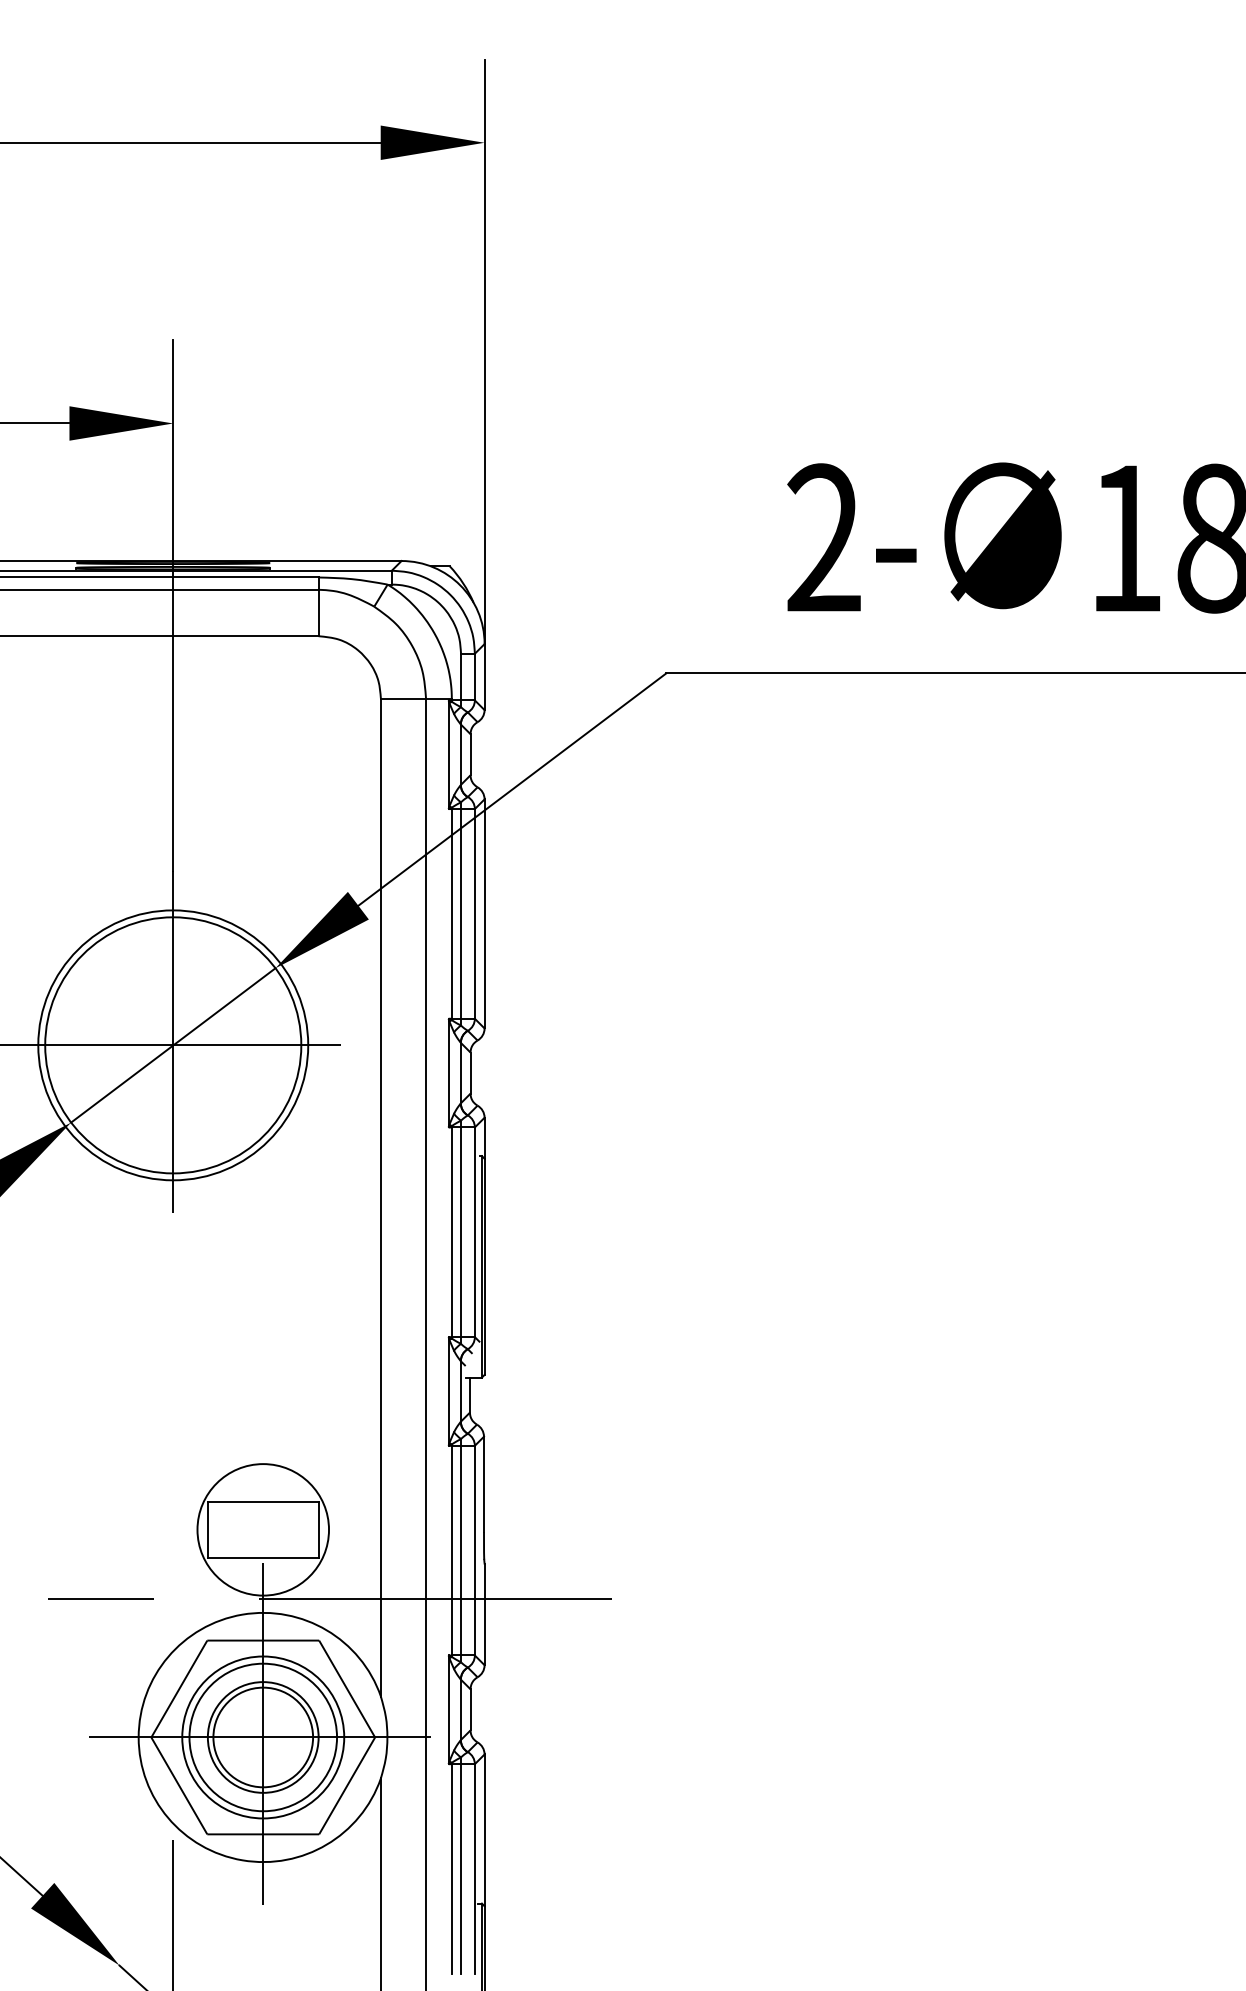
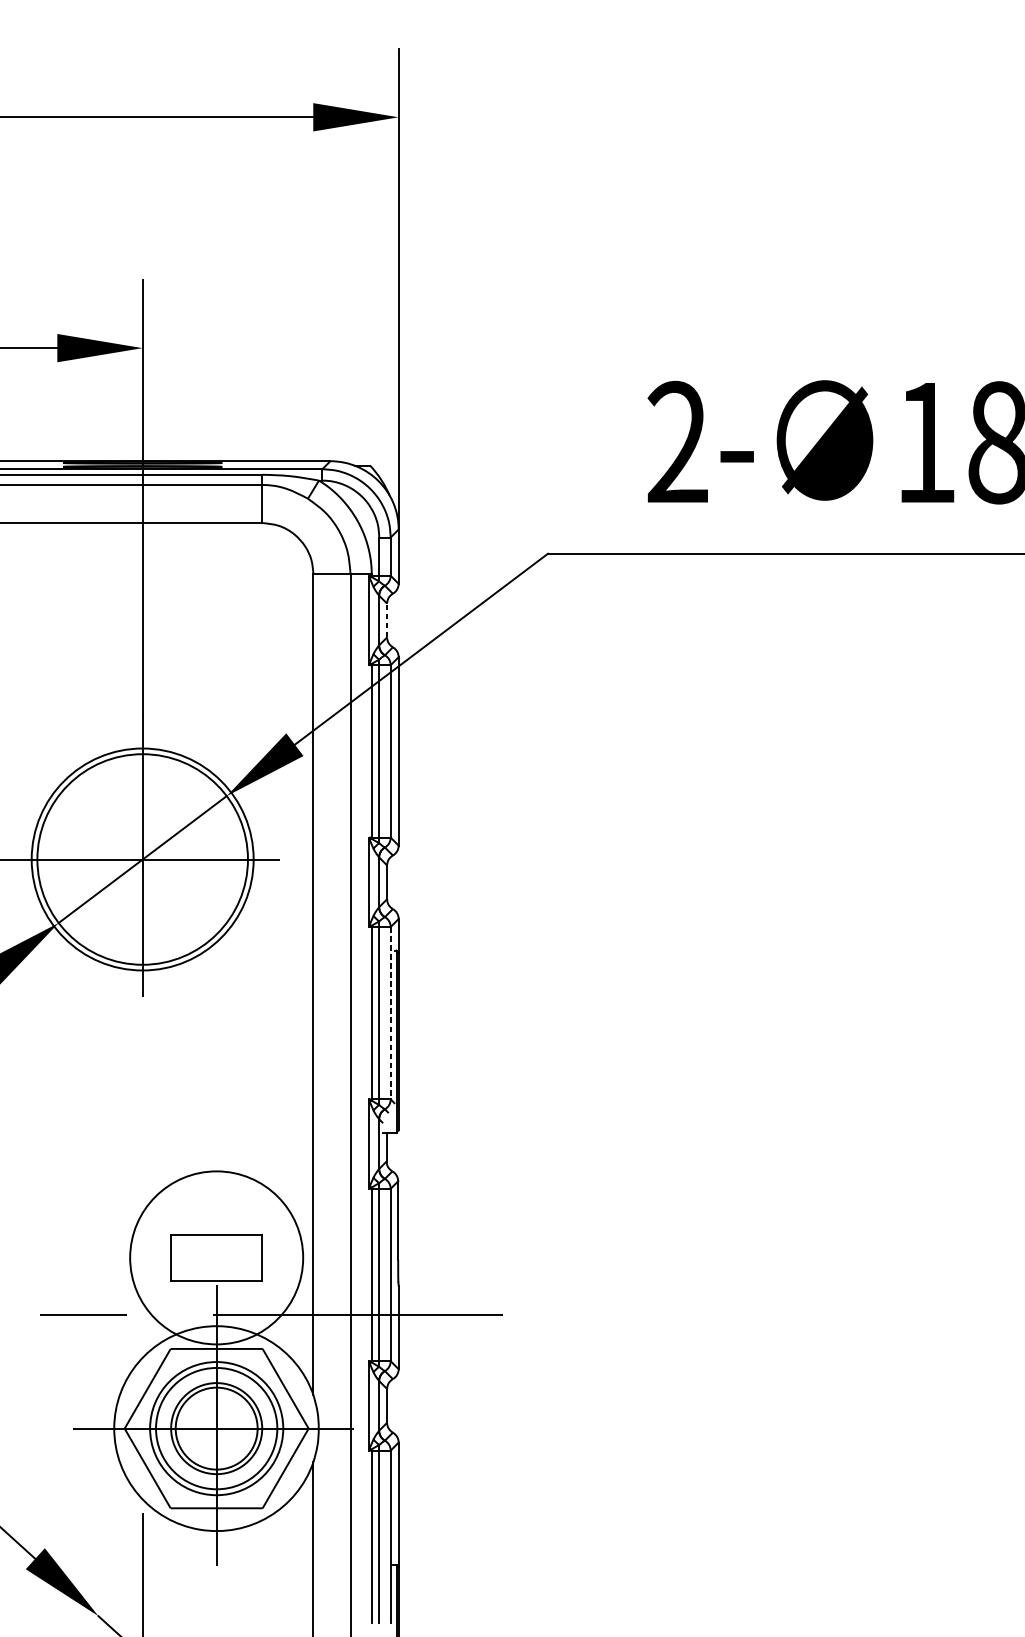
line: (470, 754) -> (387, 620), solid -> dashed
line: (474, 1232) -> (390, 1013), solid -> dashed
circle: (263, 1529) -> (216, 1257), size x1.6

